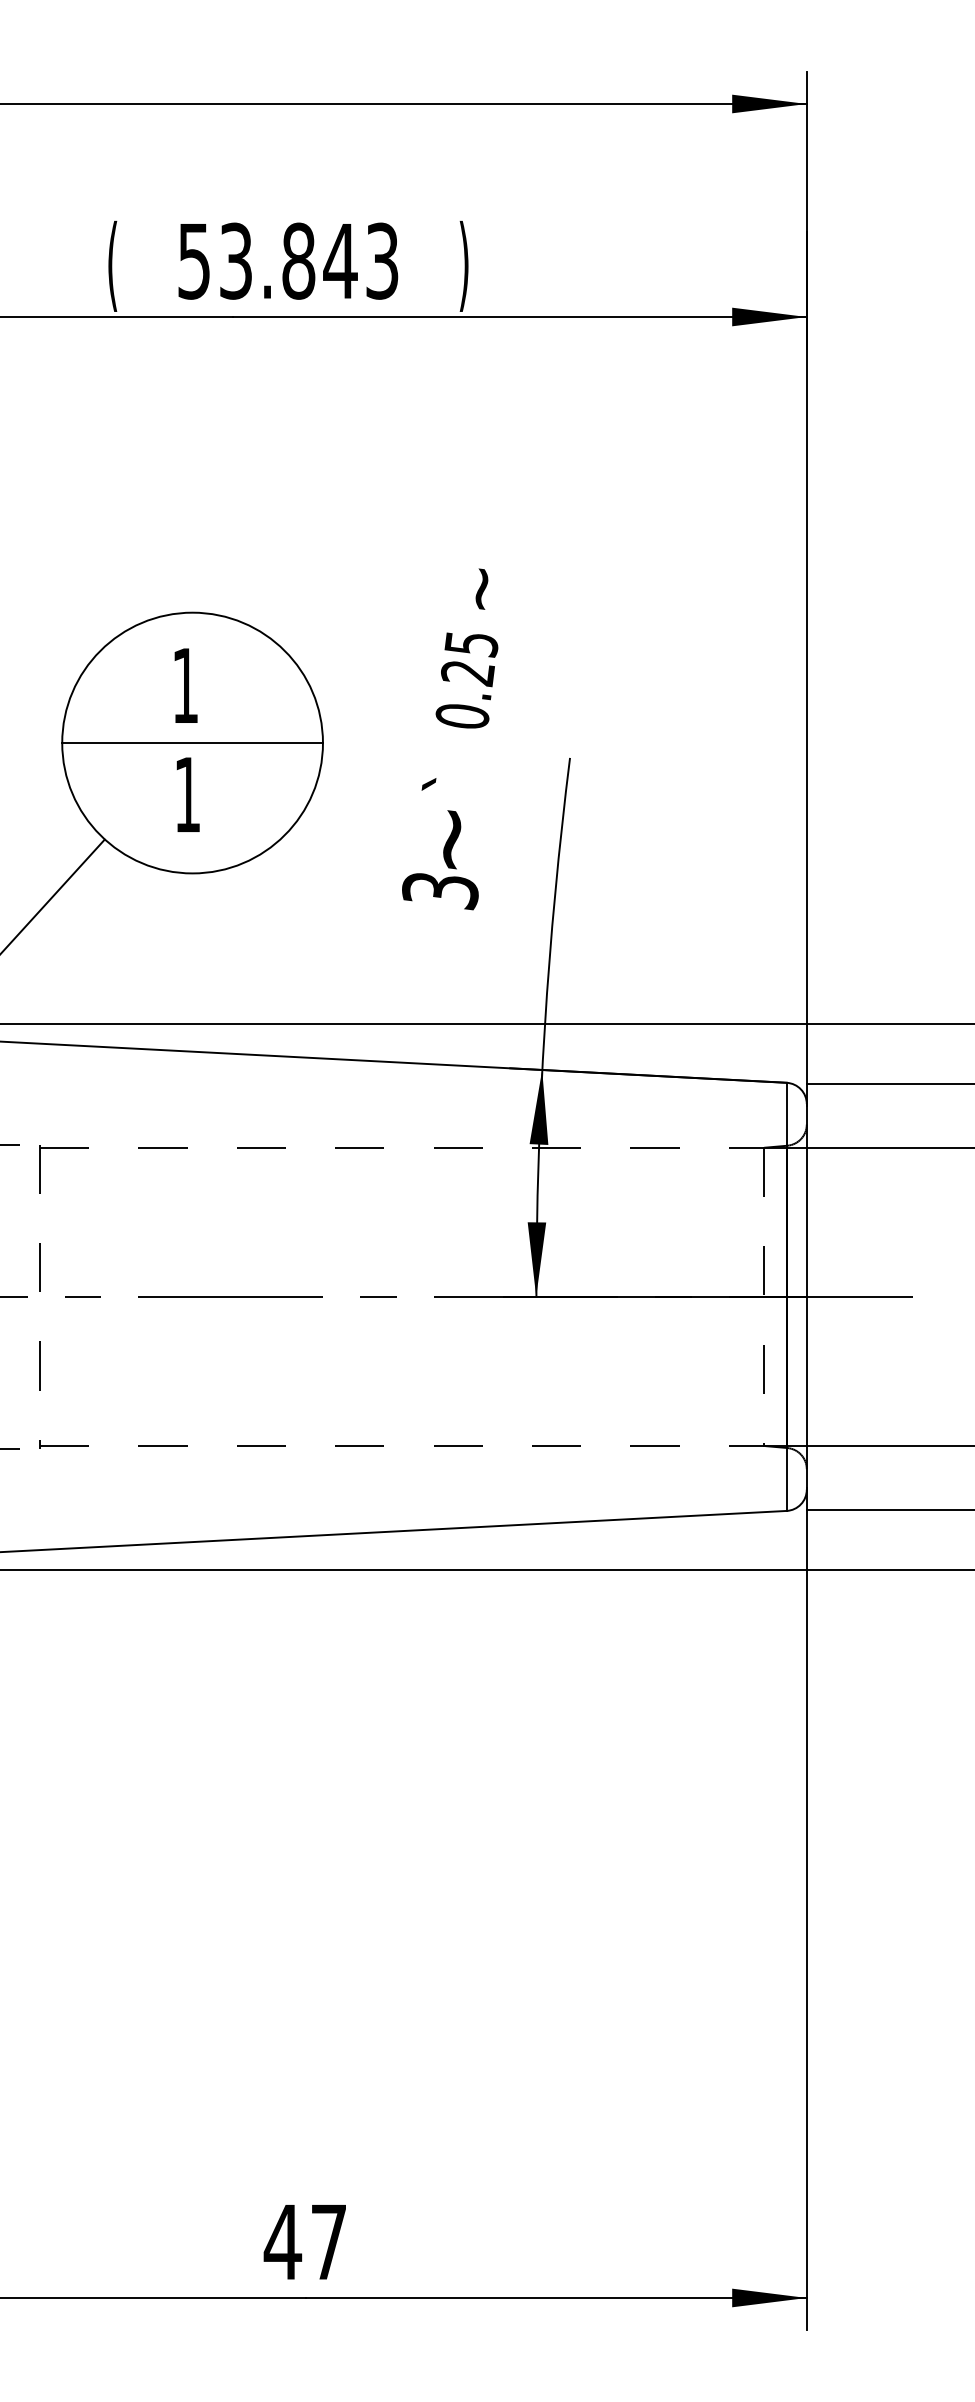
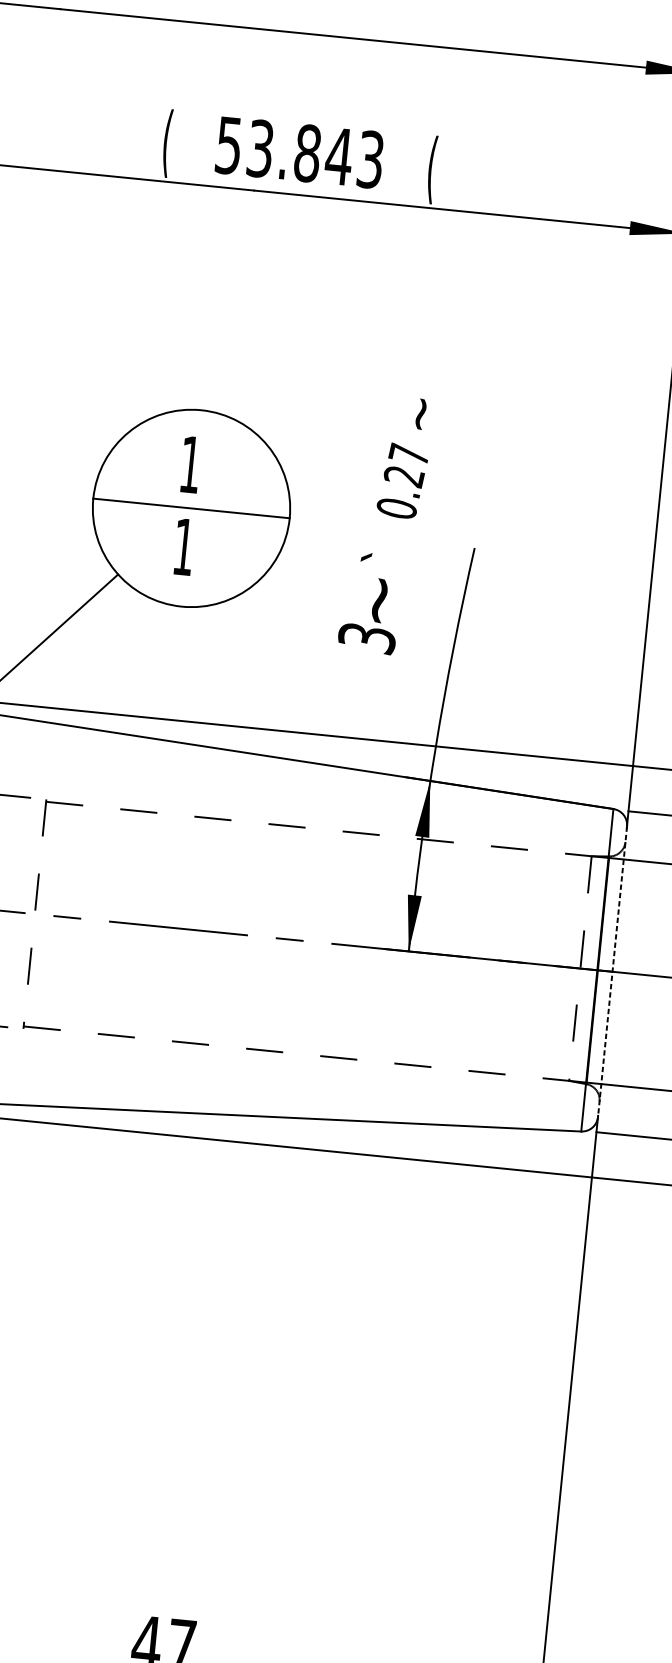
text: (463, 265) -> (431, 169), ) -> (
text: (471, 643) -> (409, 454), 0.25 -> 0.27
line: (806, 1296) -> (612, 971), solid -> dashed

